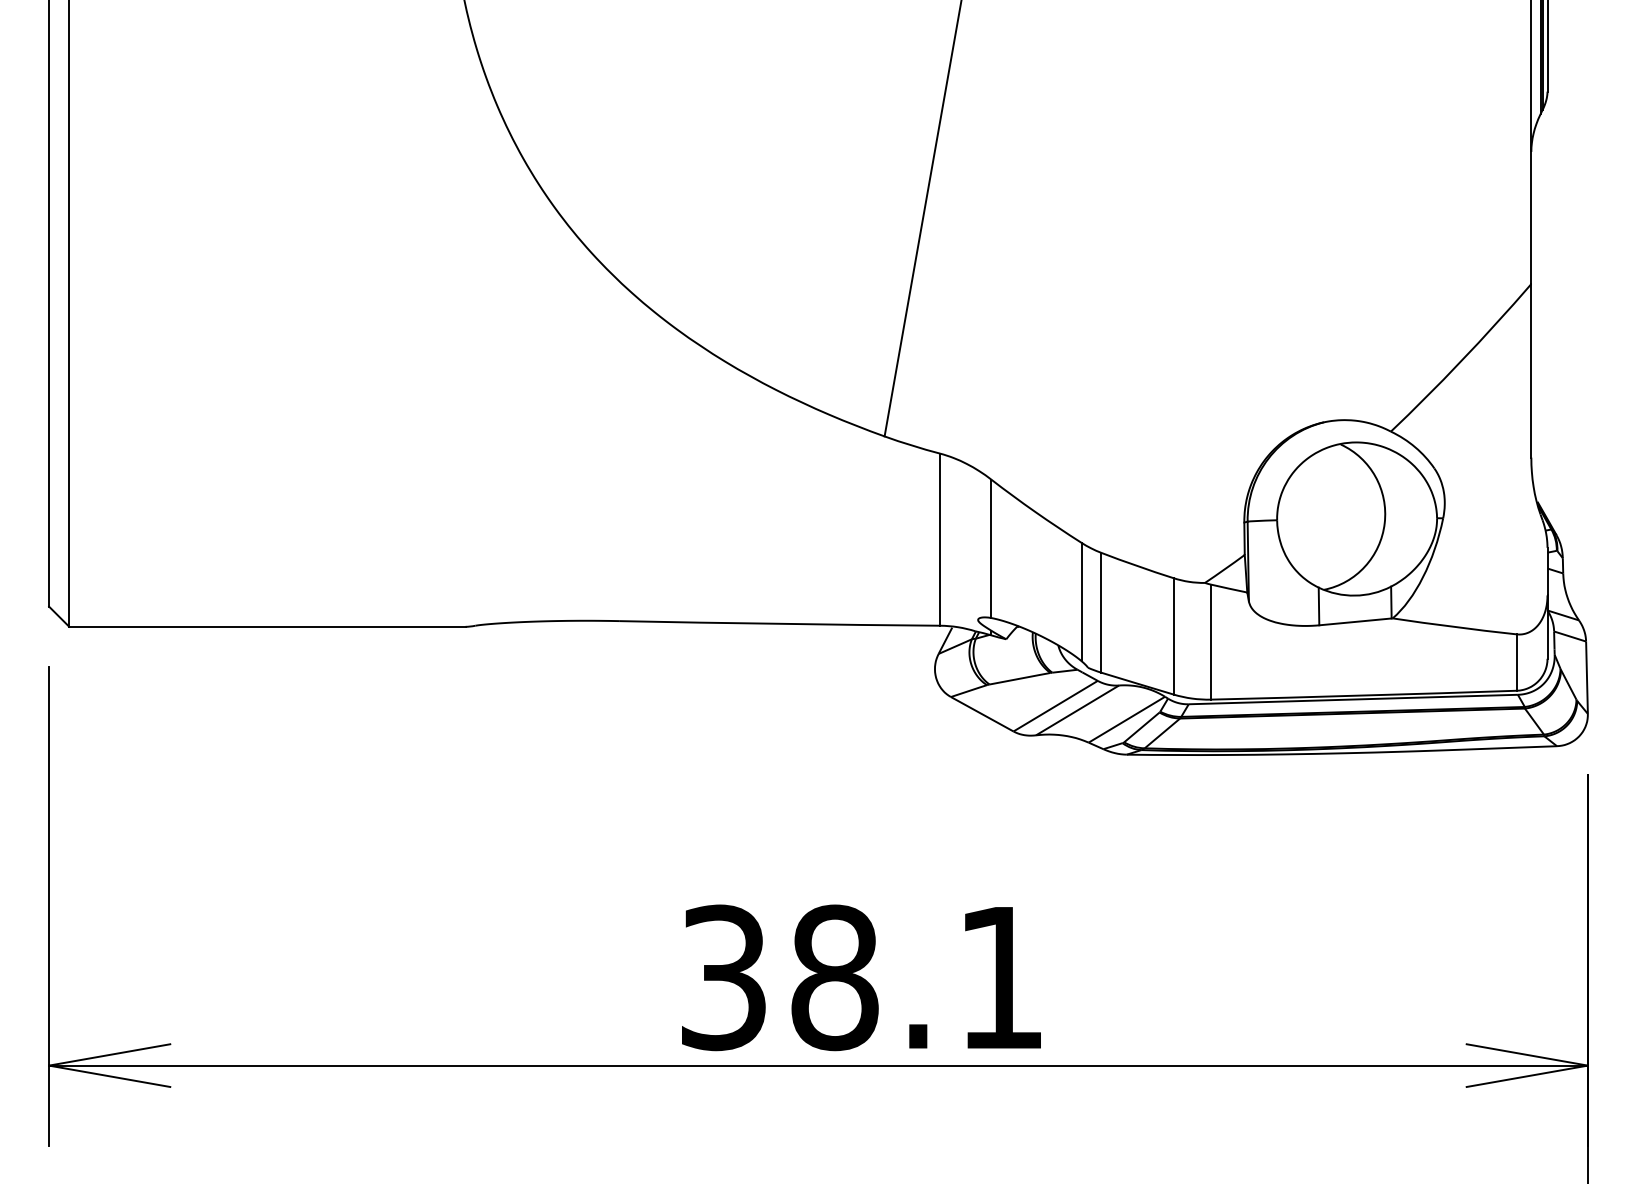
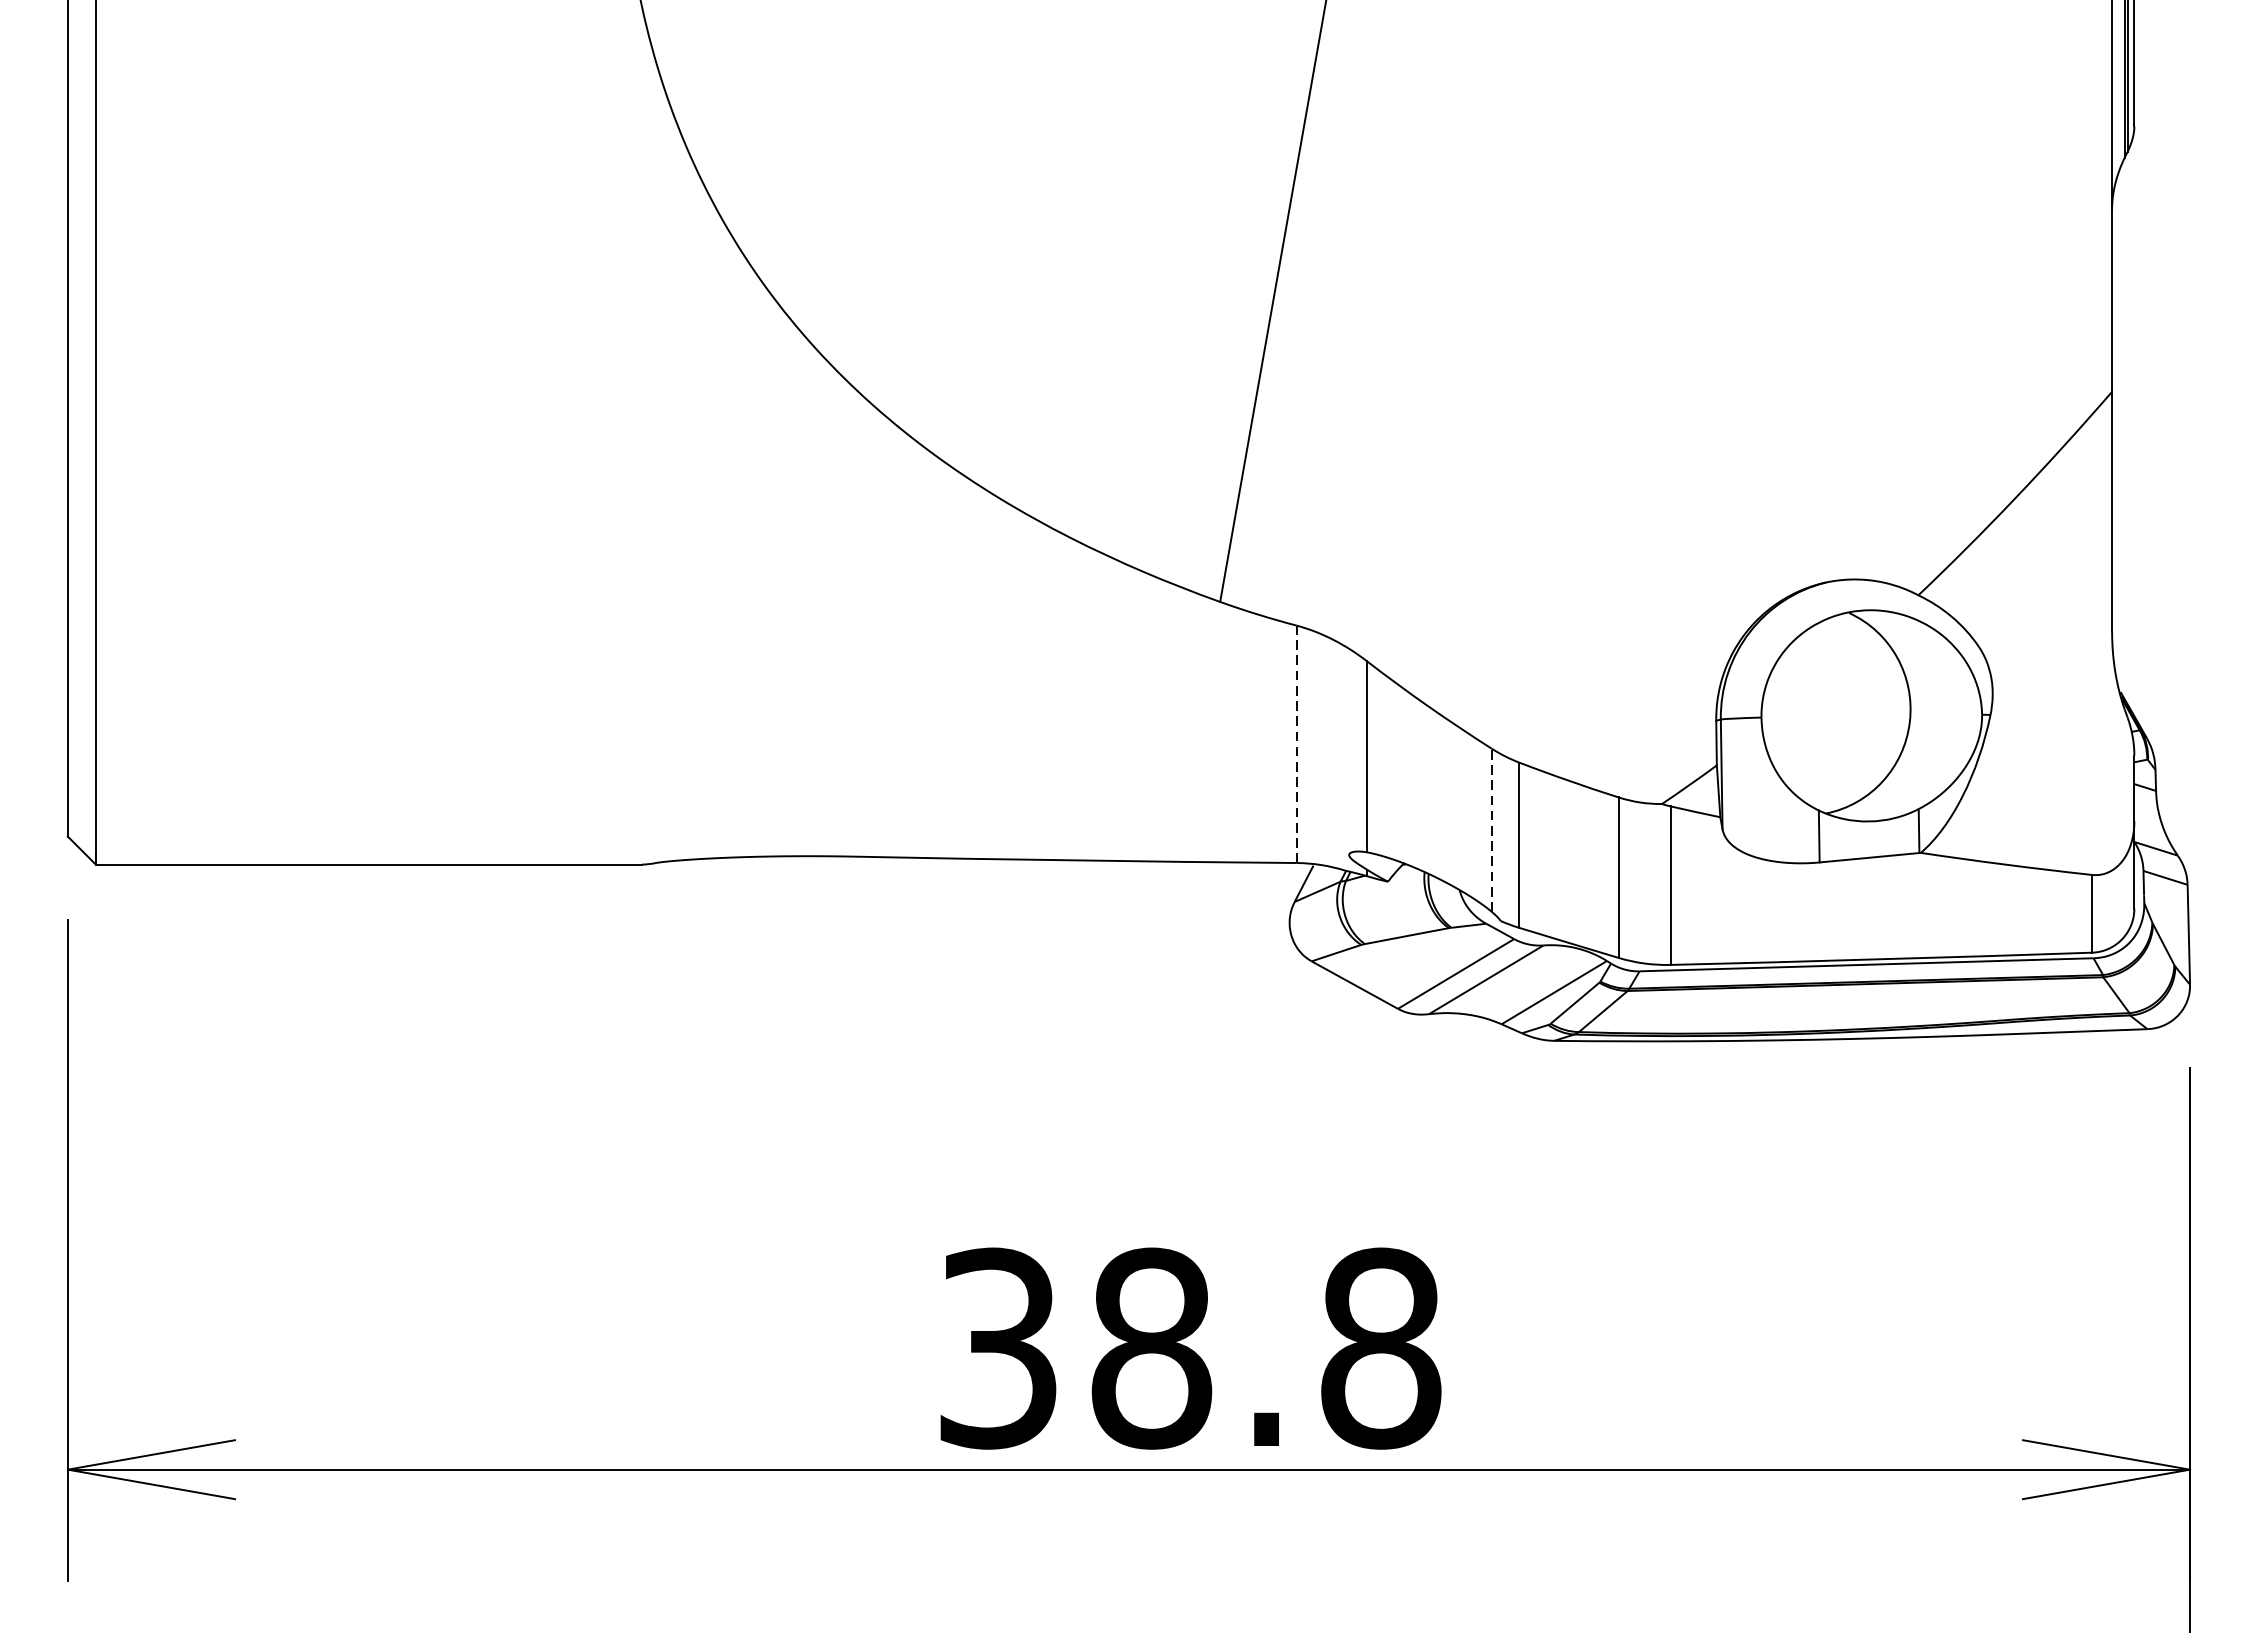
line: (940, 539) -> (1297, 744), solid -> dashed
line: (1081, 601) -> (1491, 829), solid -> dashed
text: (1001, 977) -> (1381, 1348), 38.1 -> 38.8

